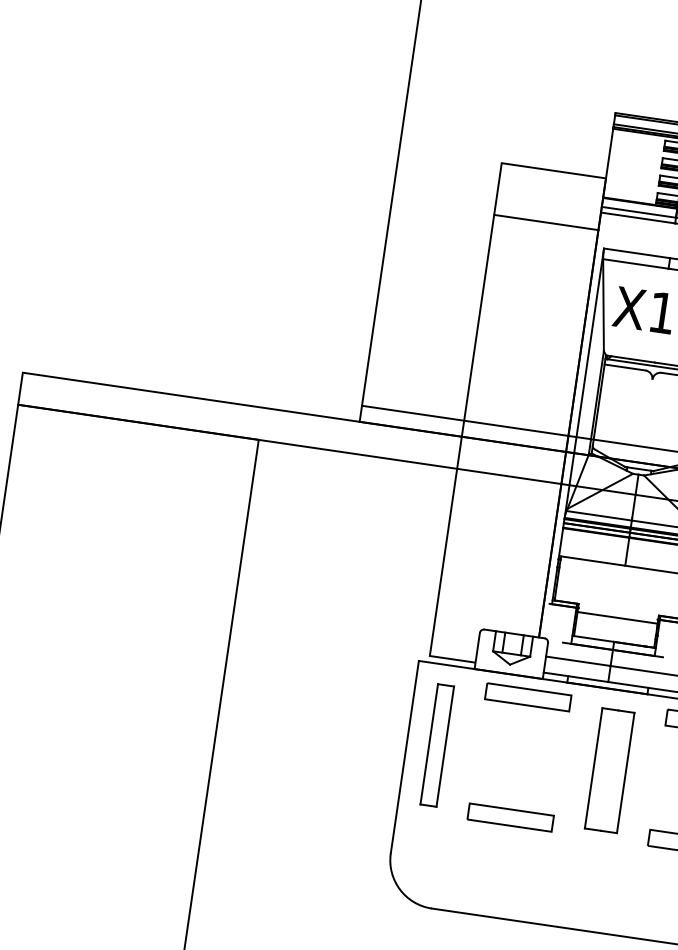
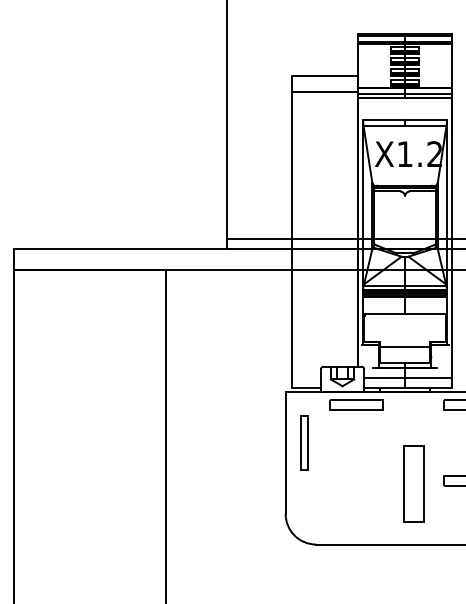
line: (547, 222) -> (325, 91), moved
part: (437, 744) -> (304, 442), size x0.7
part: (609, 769) -> (413, 483), moved
part: (510, 816) -> (356, 480), removed

